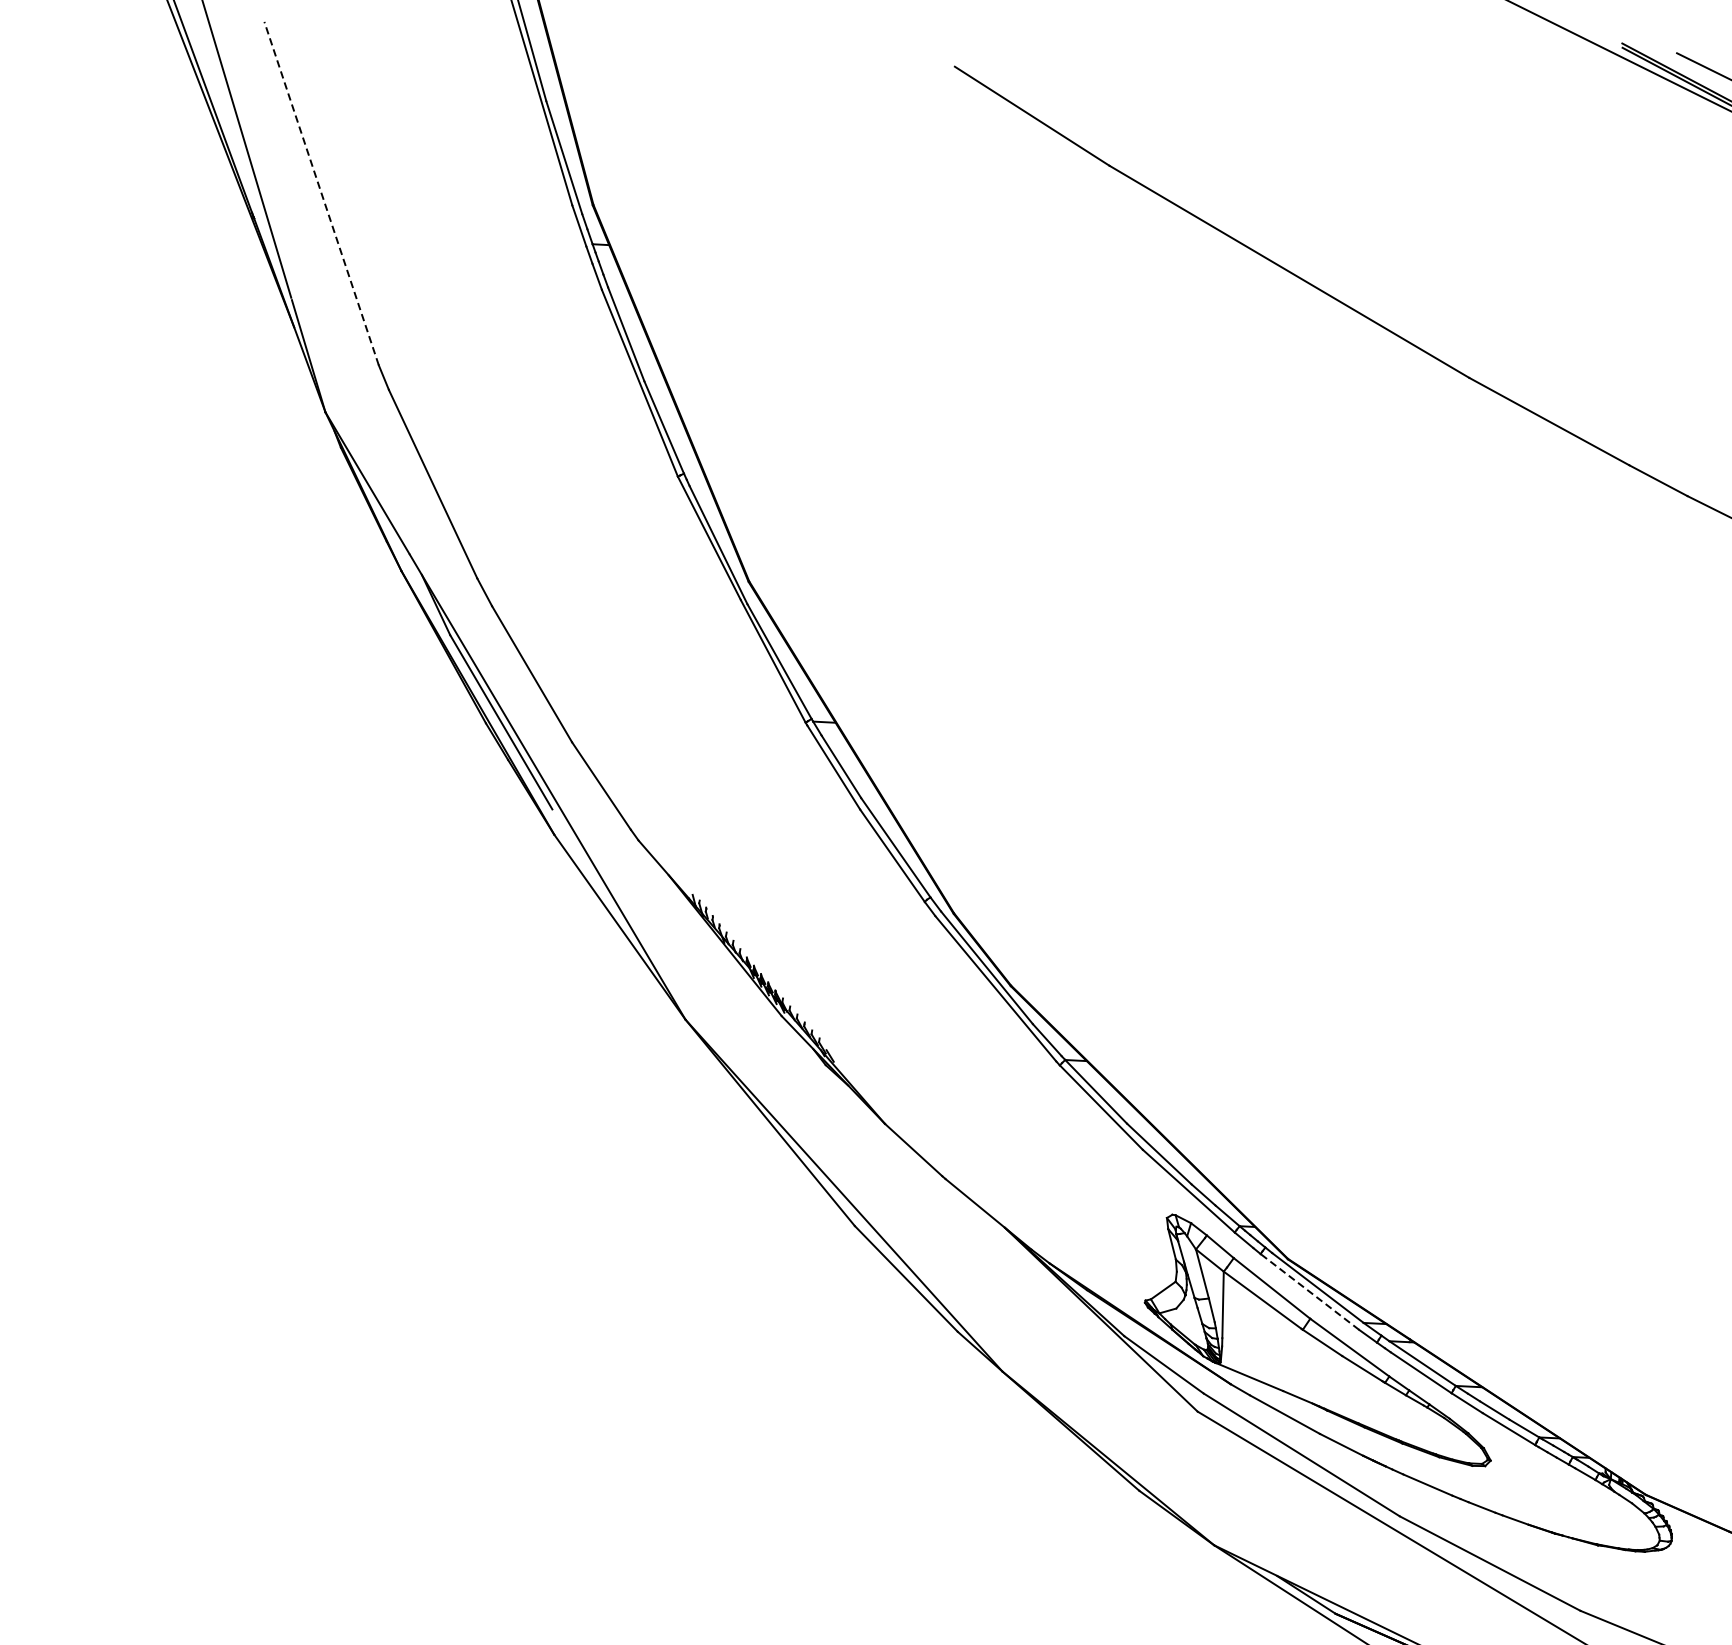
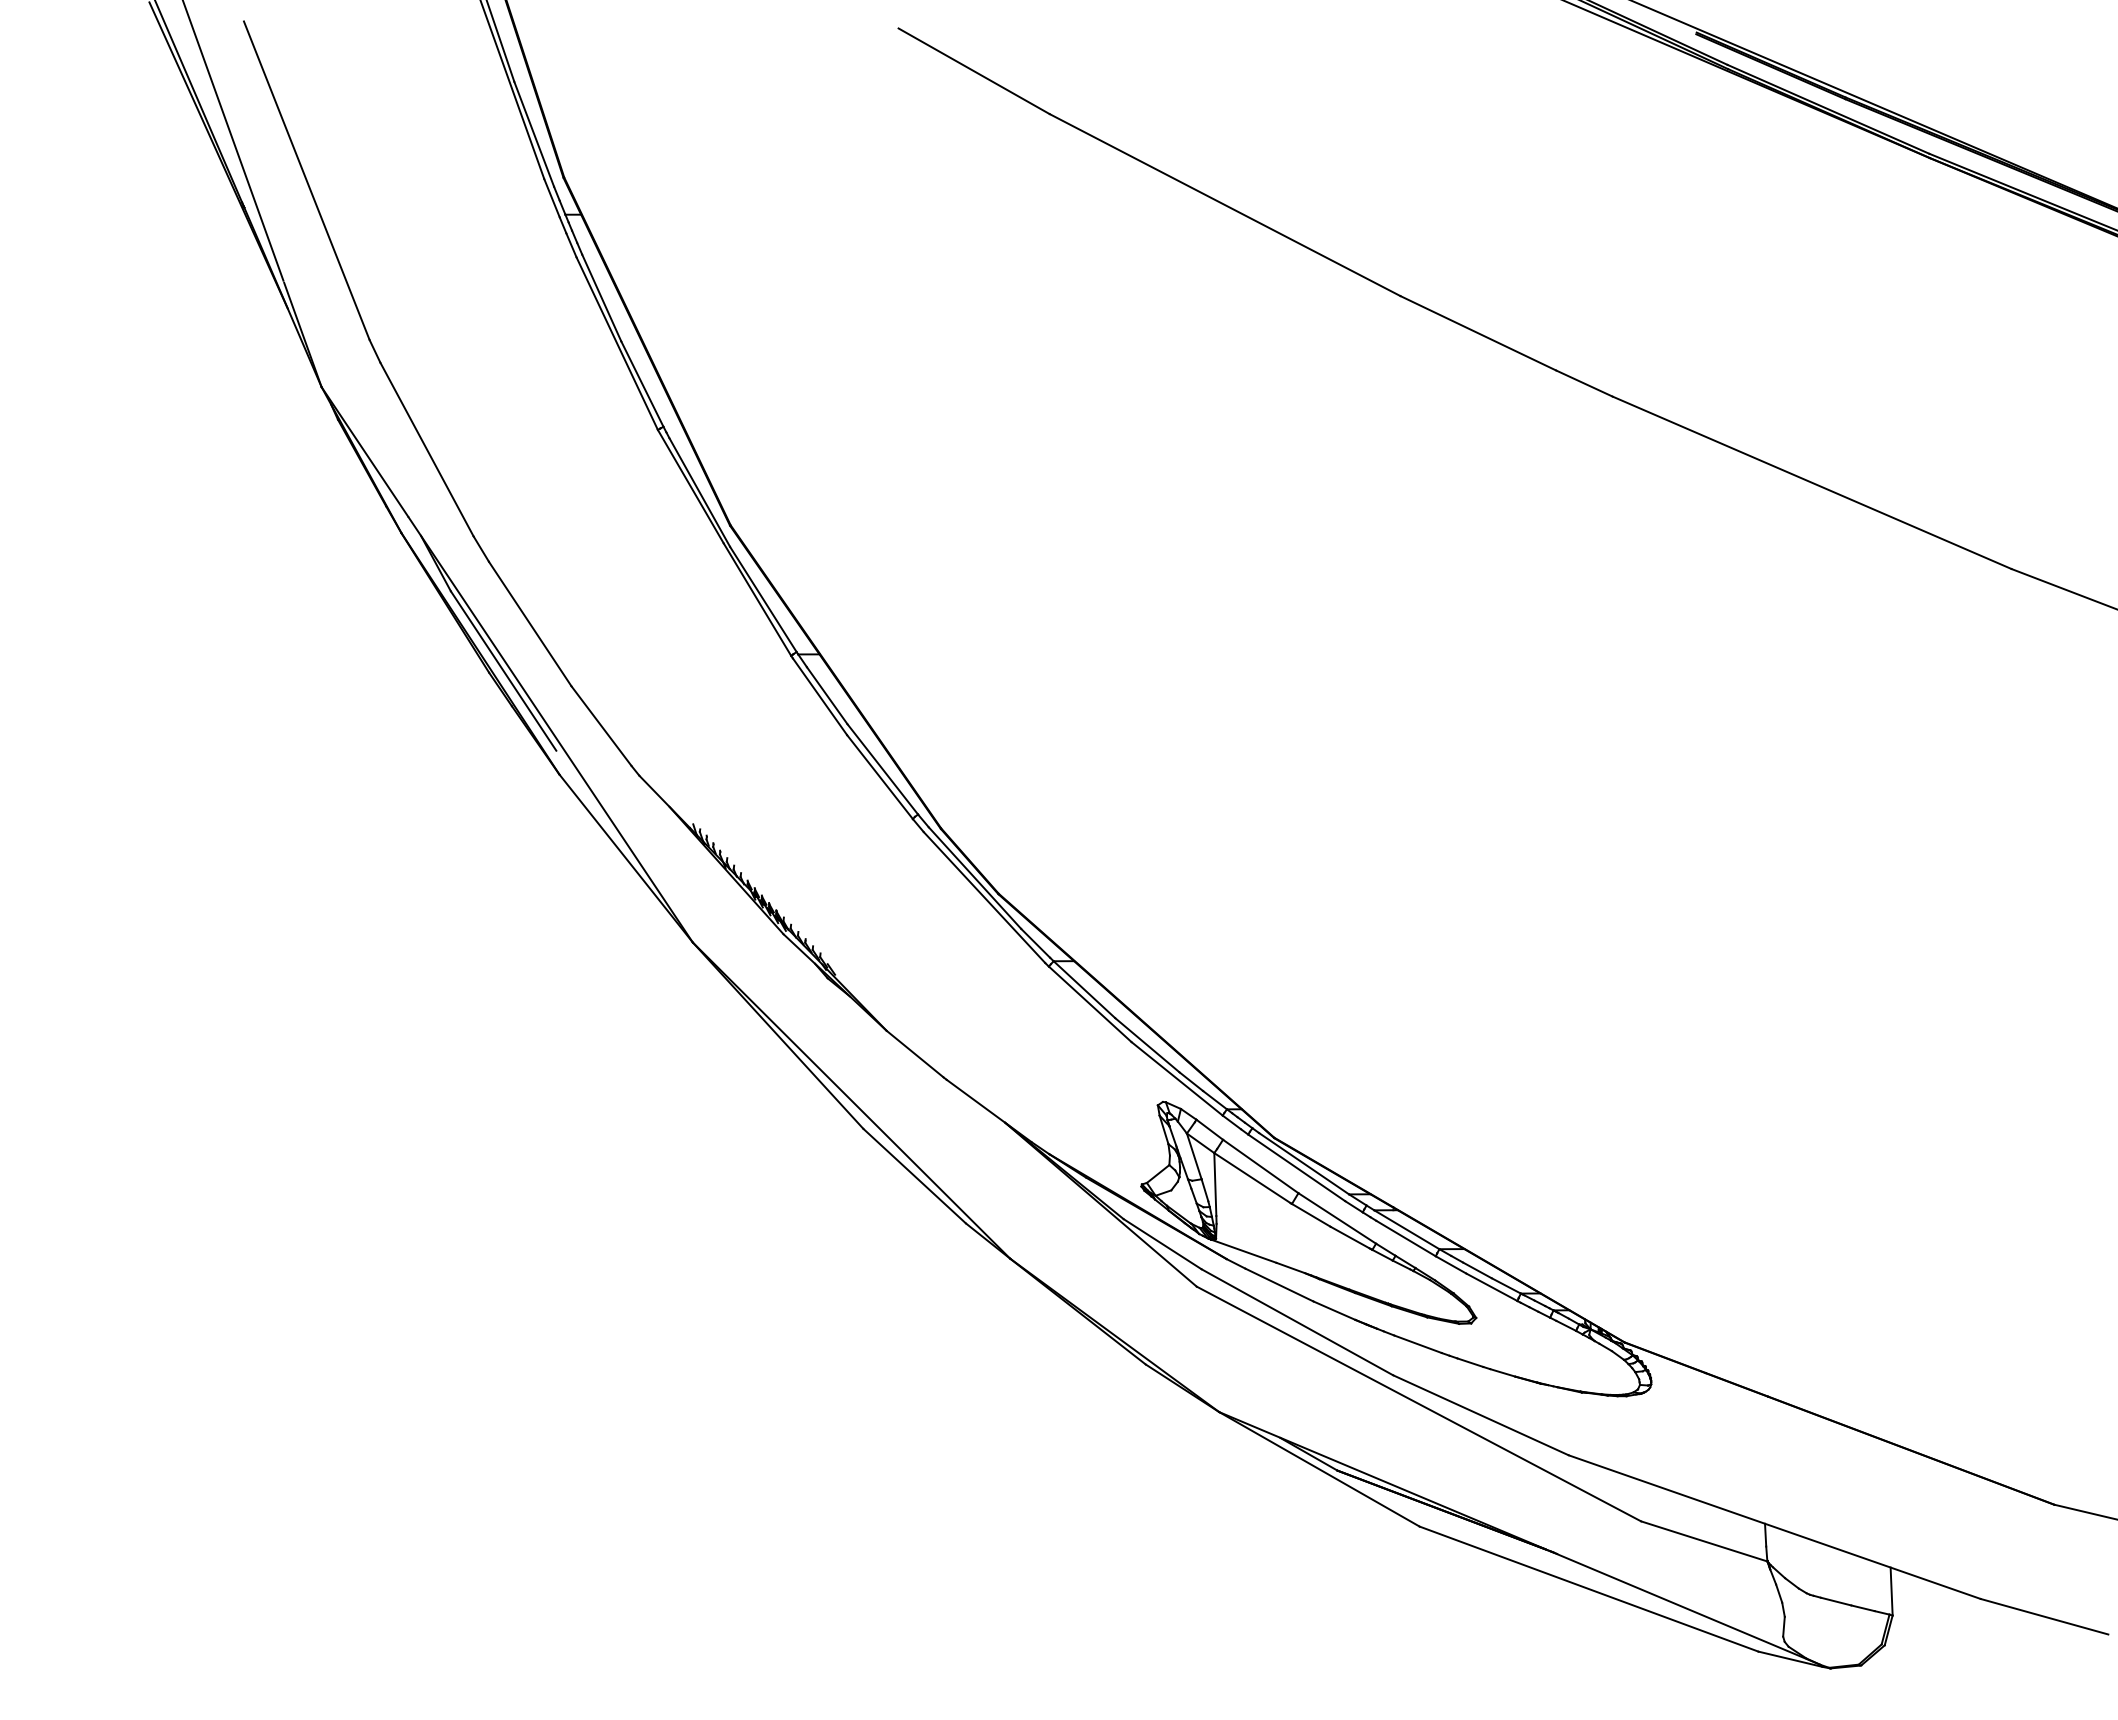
line: (321, 193) -> (306, 180), dashed -> solid
line: (1309, 1291) -> (1296, 1167), dashed -> solid

